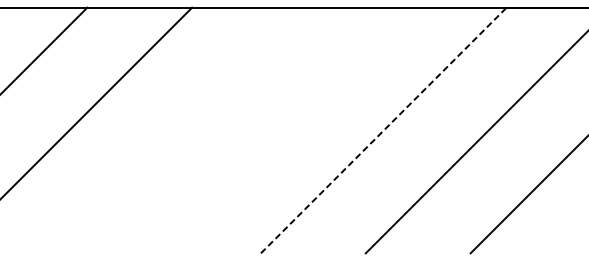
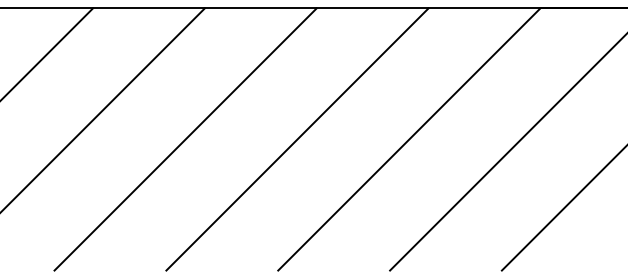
line: (174, 130) -> (185, 139), added
line: (279, 130) -> (297, 139), added
line: (384, 130) -> (409, 139), dashed -> solid

